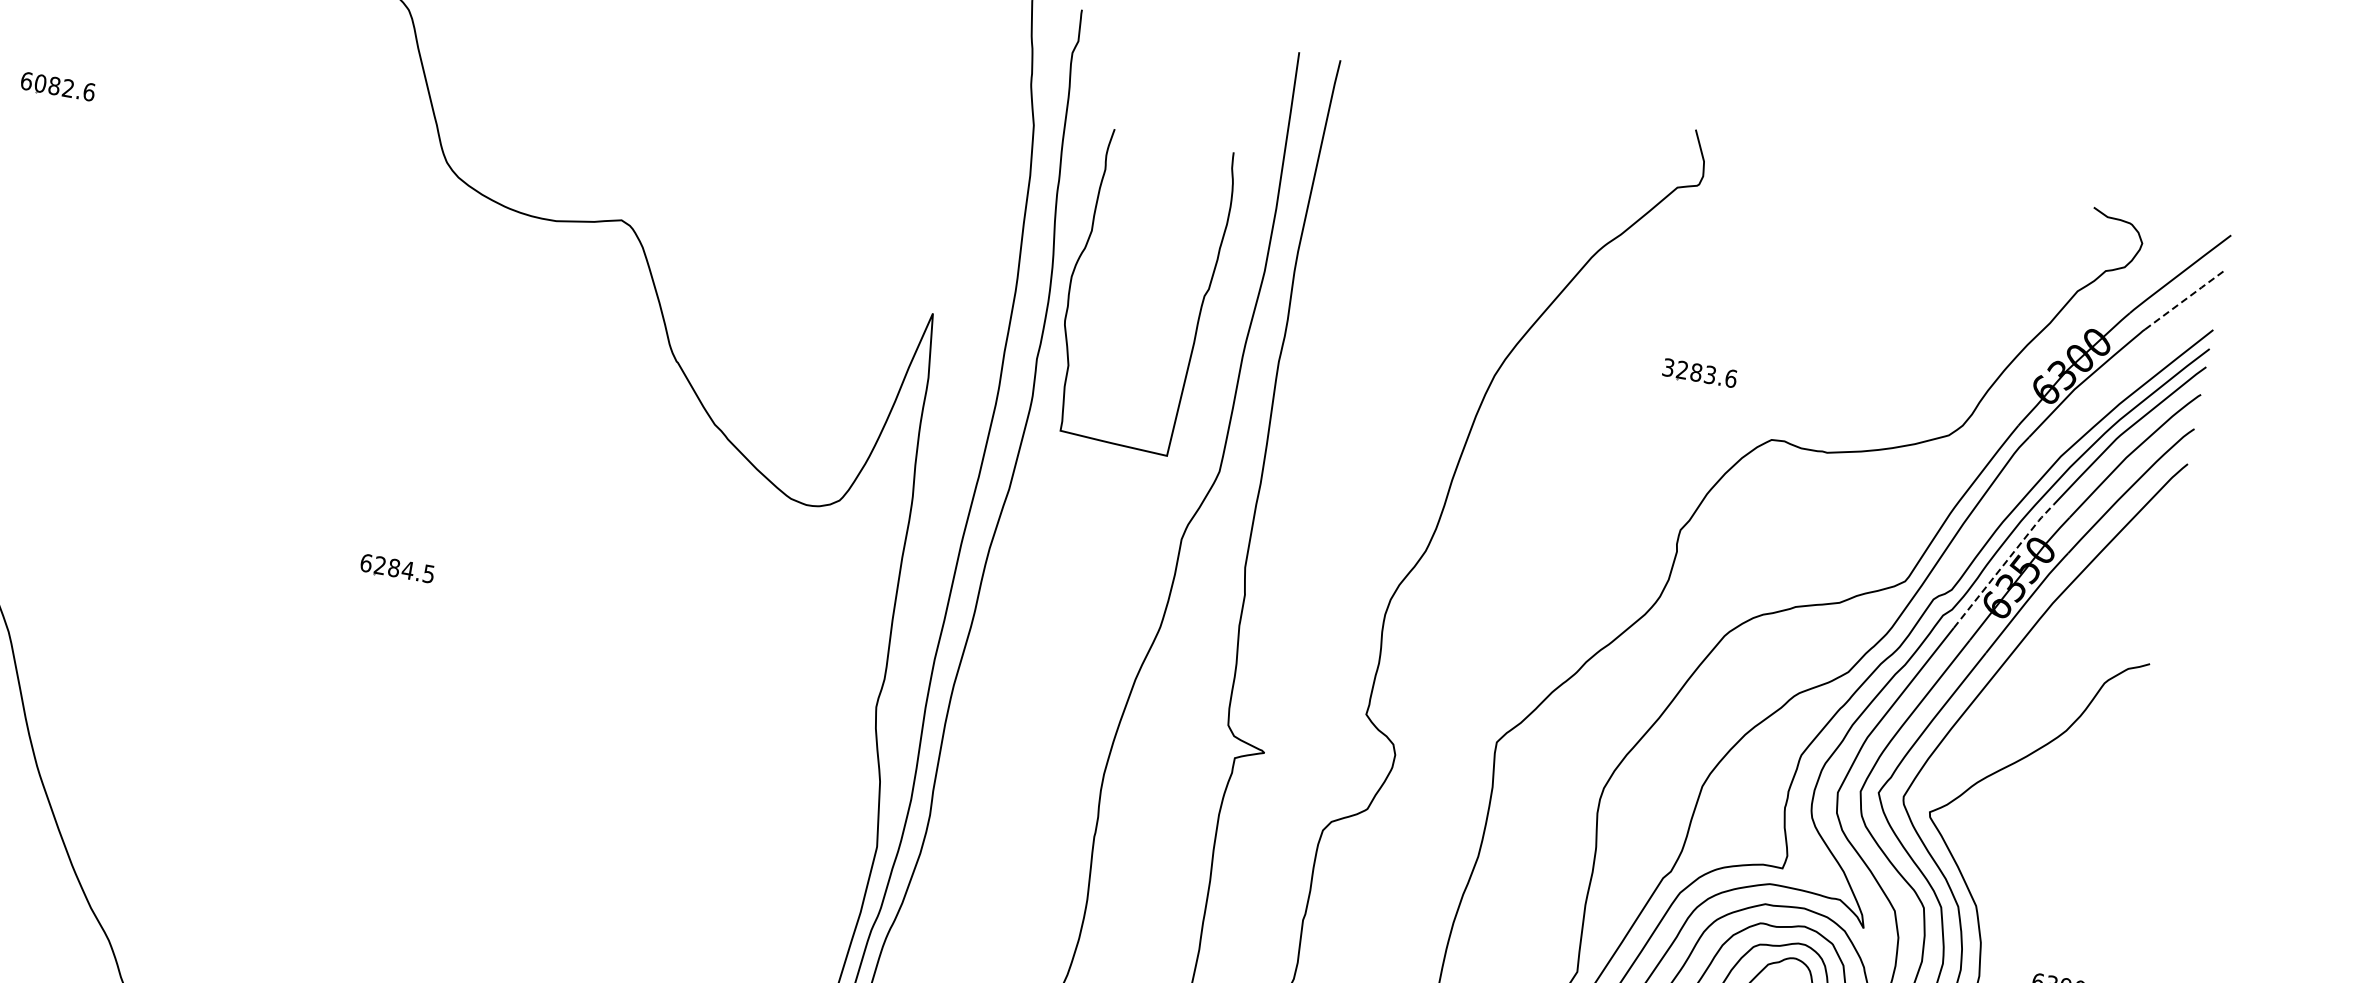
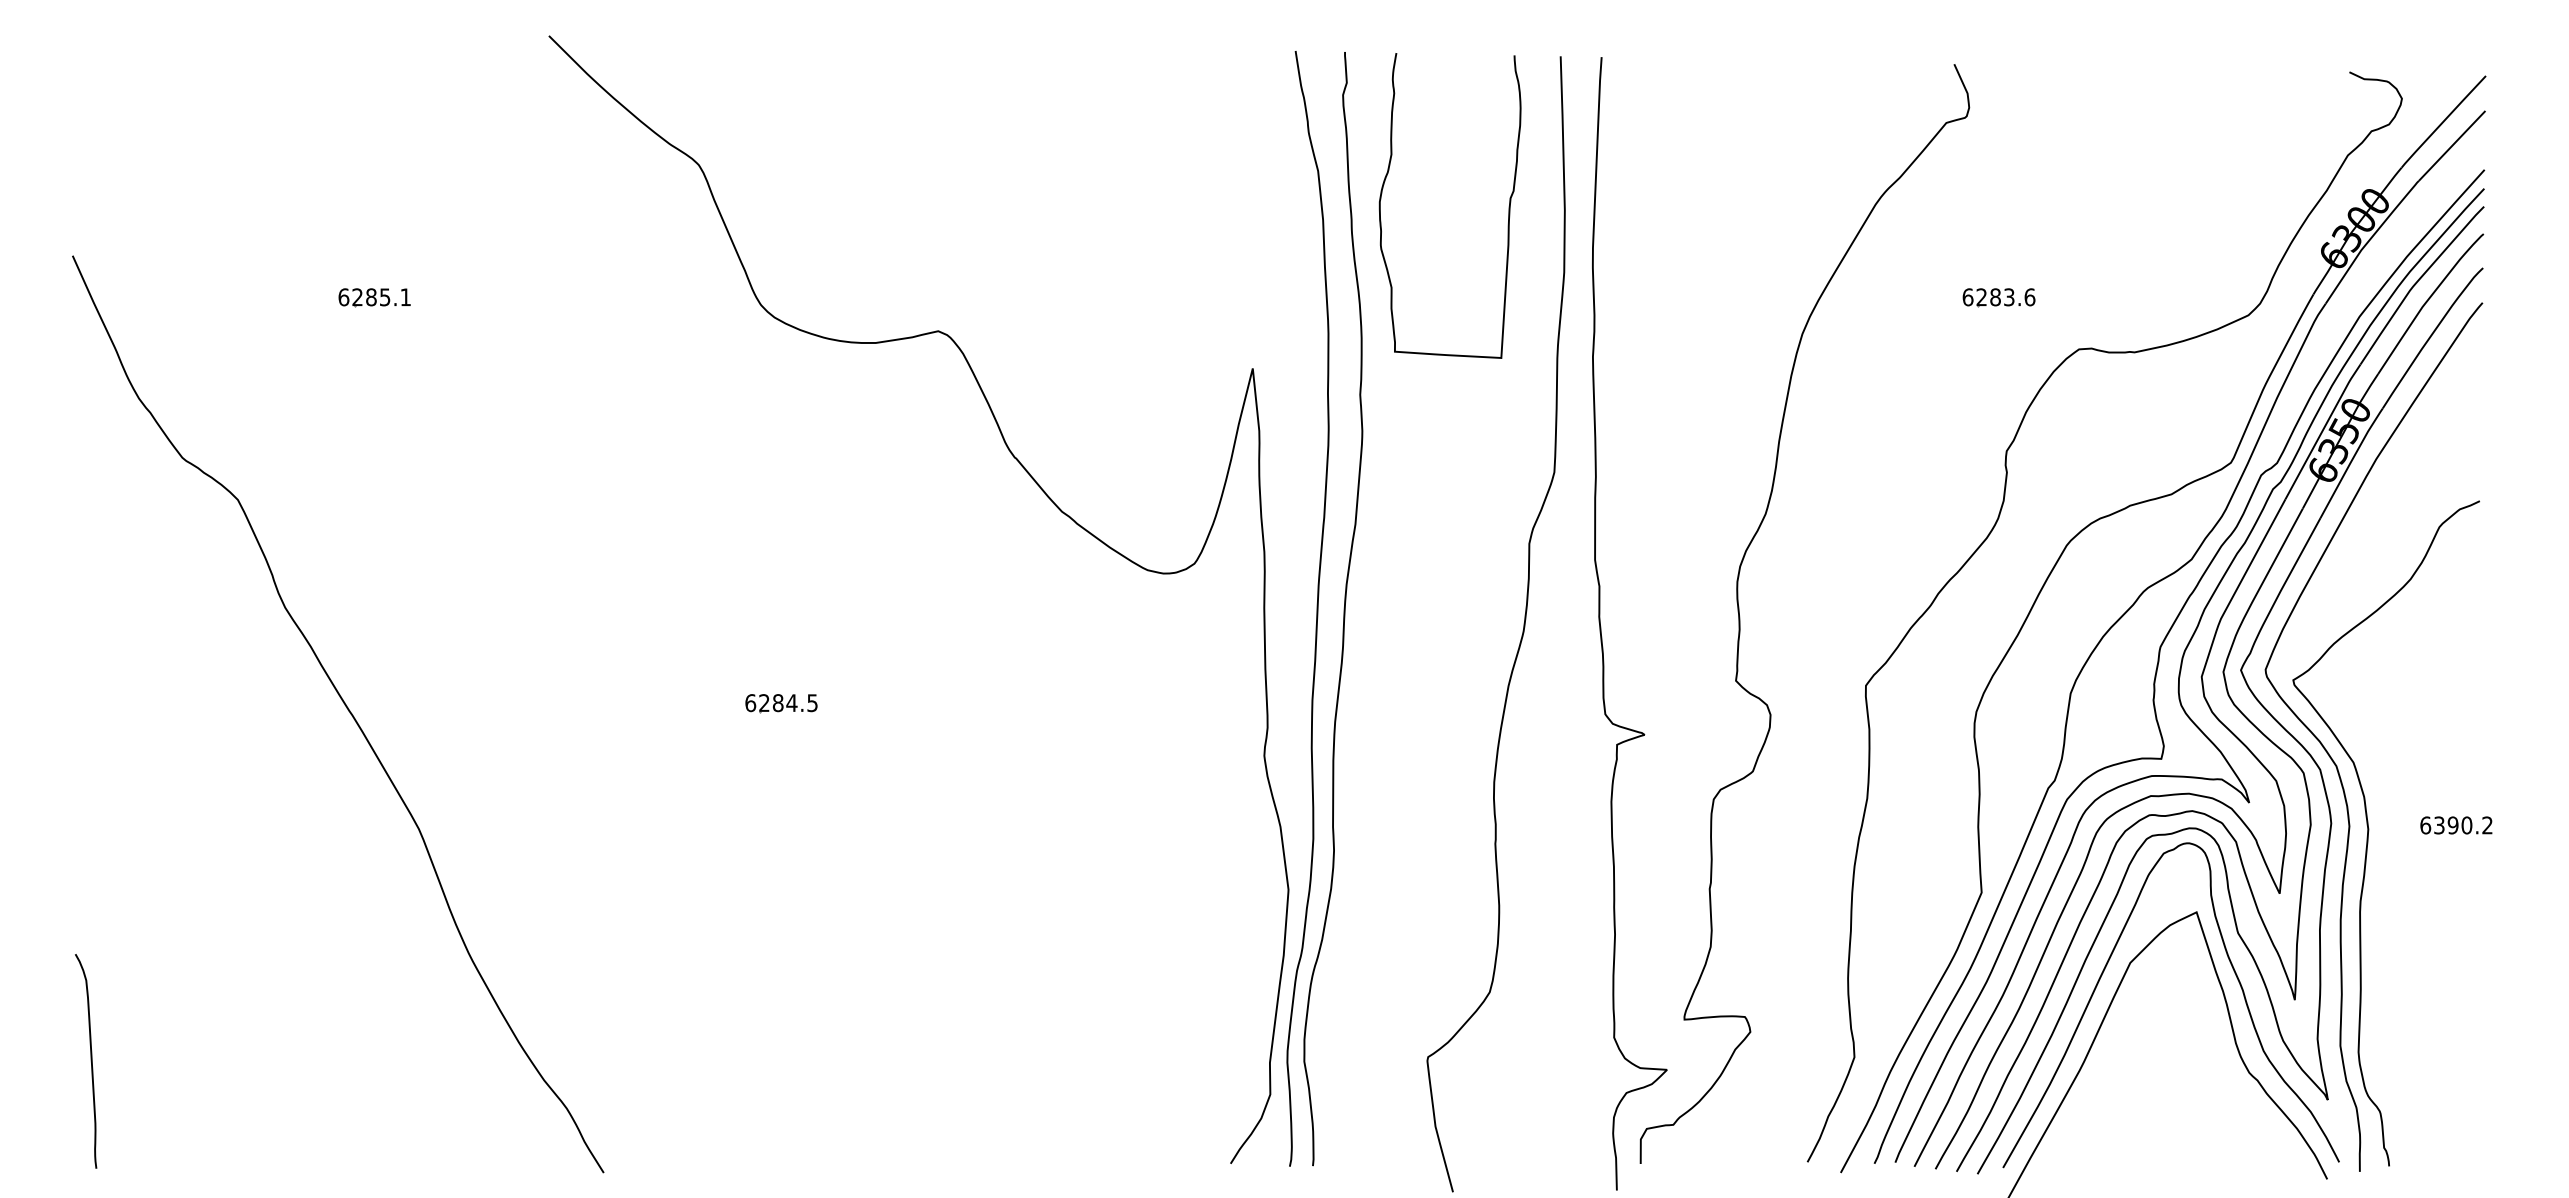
text: (64, 87) -> (381, 297), 6082.6 -> 6285.1
line: (2185, 299) -> (2452, 145), dashed -> solid
curve: (1200, 304) -> (1508, 206), moved
text: (1668, 367) -> (1967, 297), 3283.6 -> 6283.6
line: (2004, 564) -> (2323, 429), dashed -> solid

